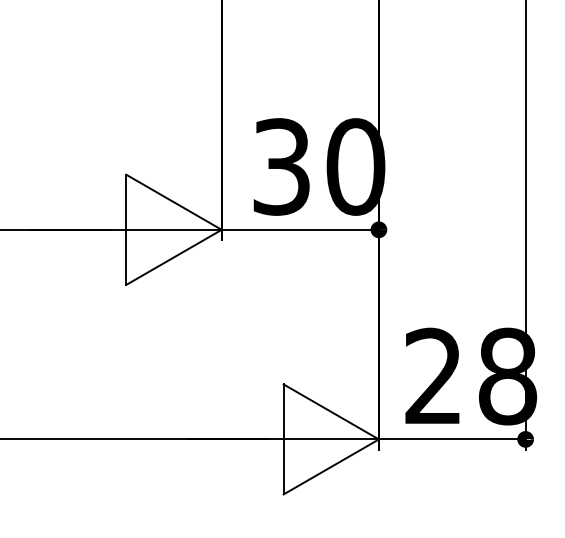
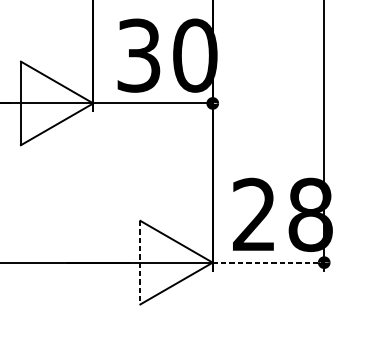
line: (283, 439) -> (140, 262), solid -> dashed
line: (452, 439) -> (268, 262), solid -> dashed

